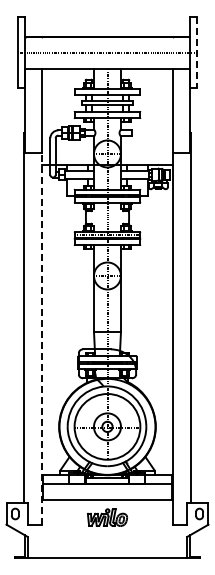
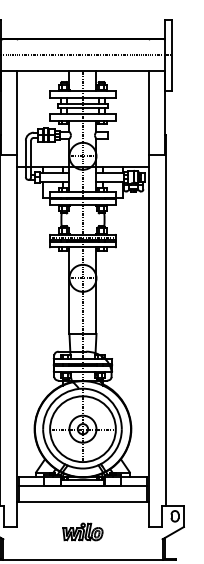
line: (196, 52) -> (171, 54), dashed -> solid
line: (41, 338) -> (16, 340), dashed -> solid
part: (106, 517) -> (81, 531), moved

